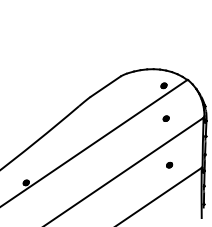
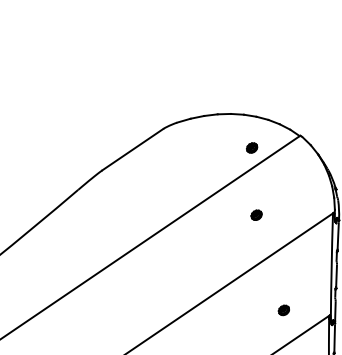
part: (169, 164) -> (283, 308), moved

